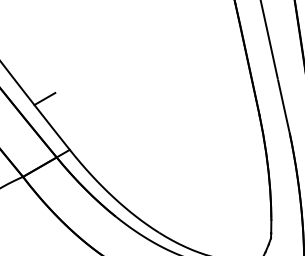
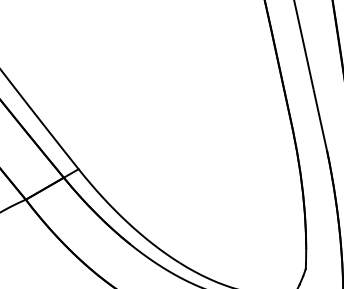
line: (44, 98) -> (50, 111), removed

